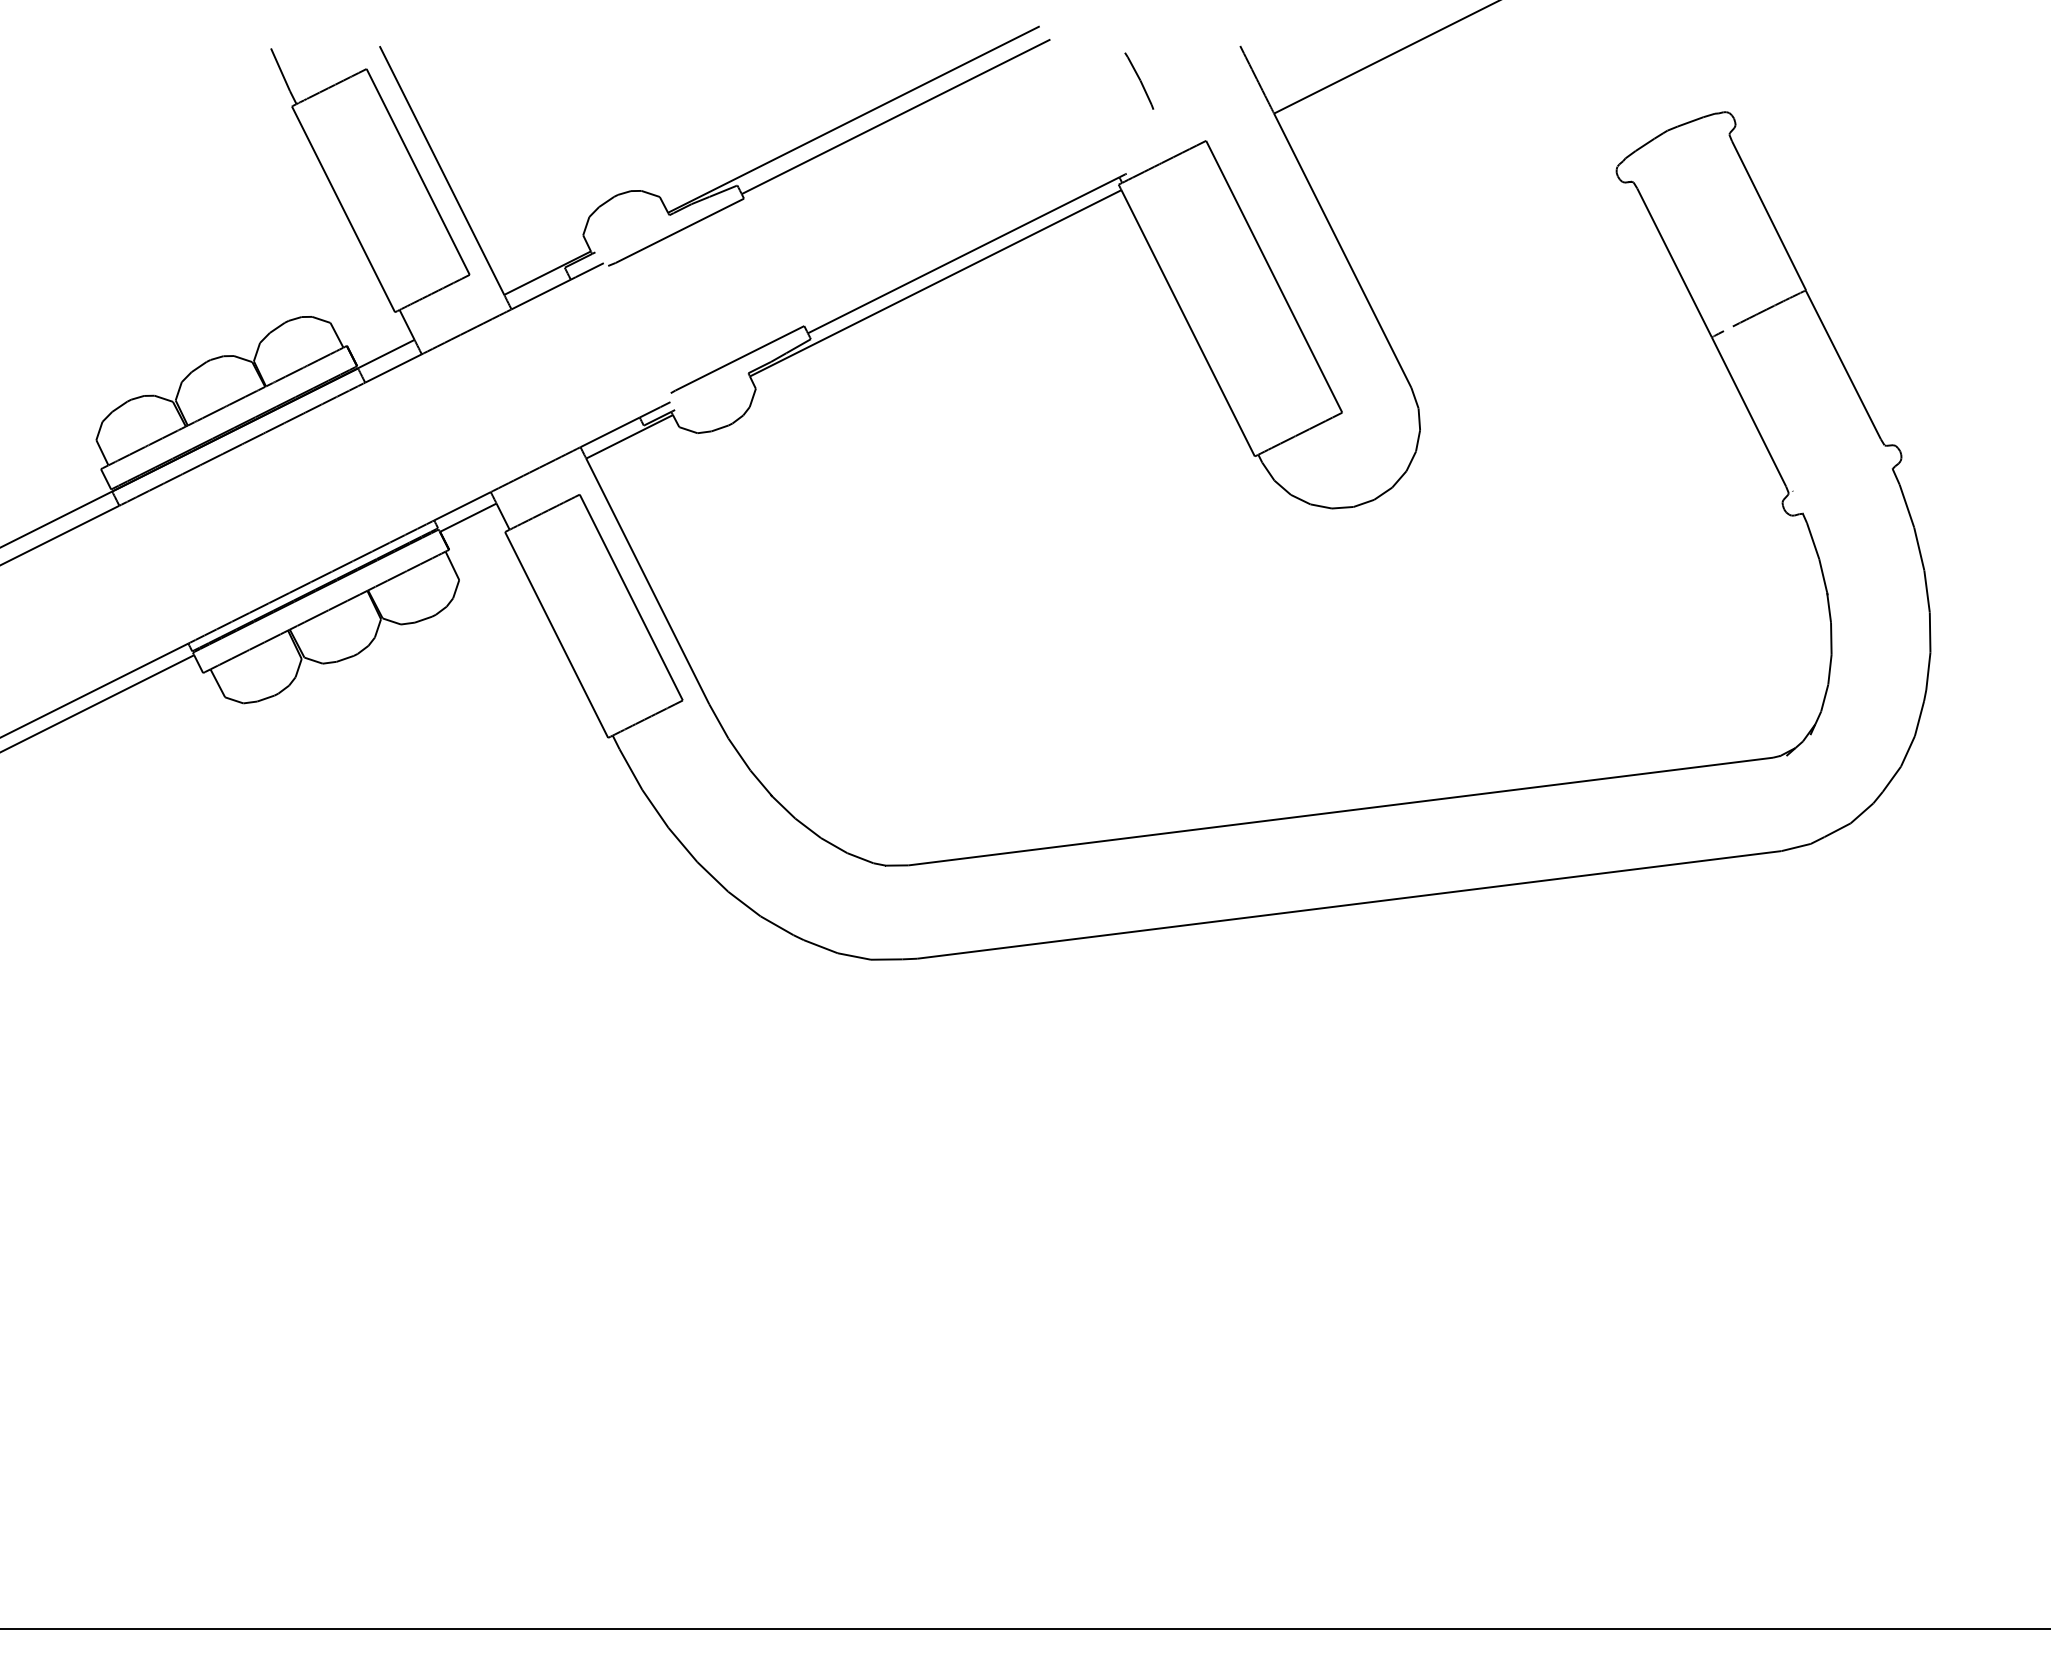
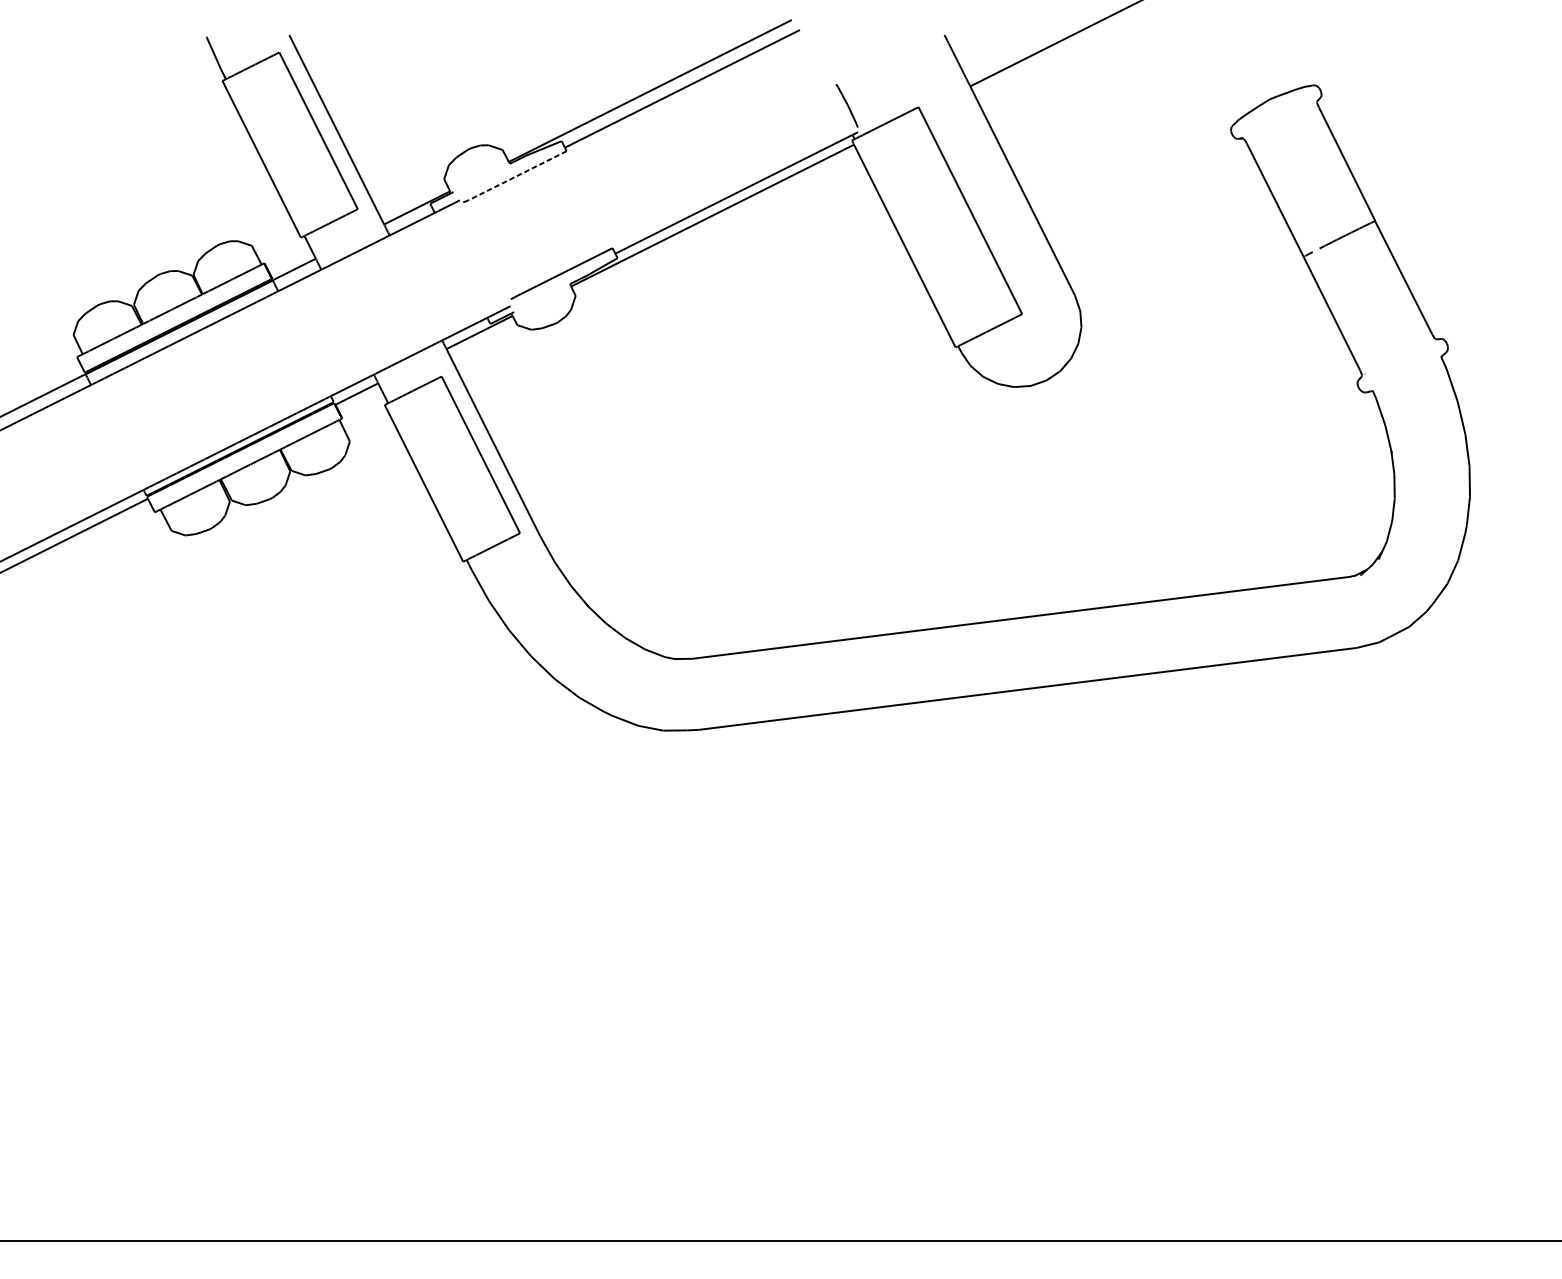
line: (1139, 80) -> (847, 105), moved
line: (679, 230) -> (517, 175), solid -> dashed

